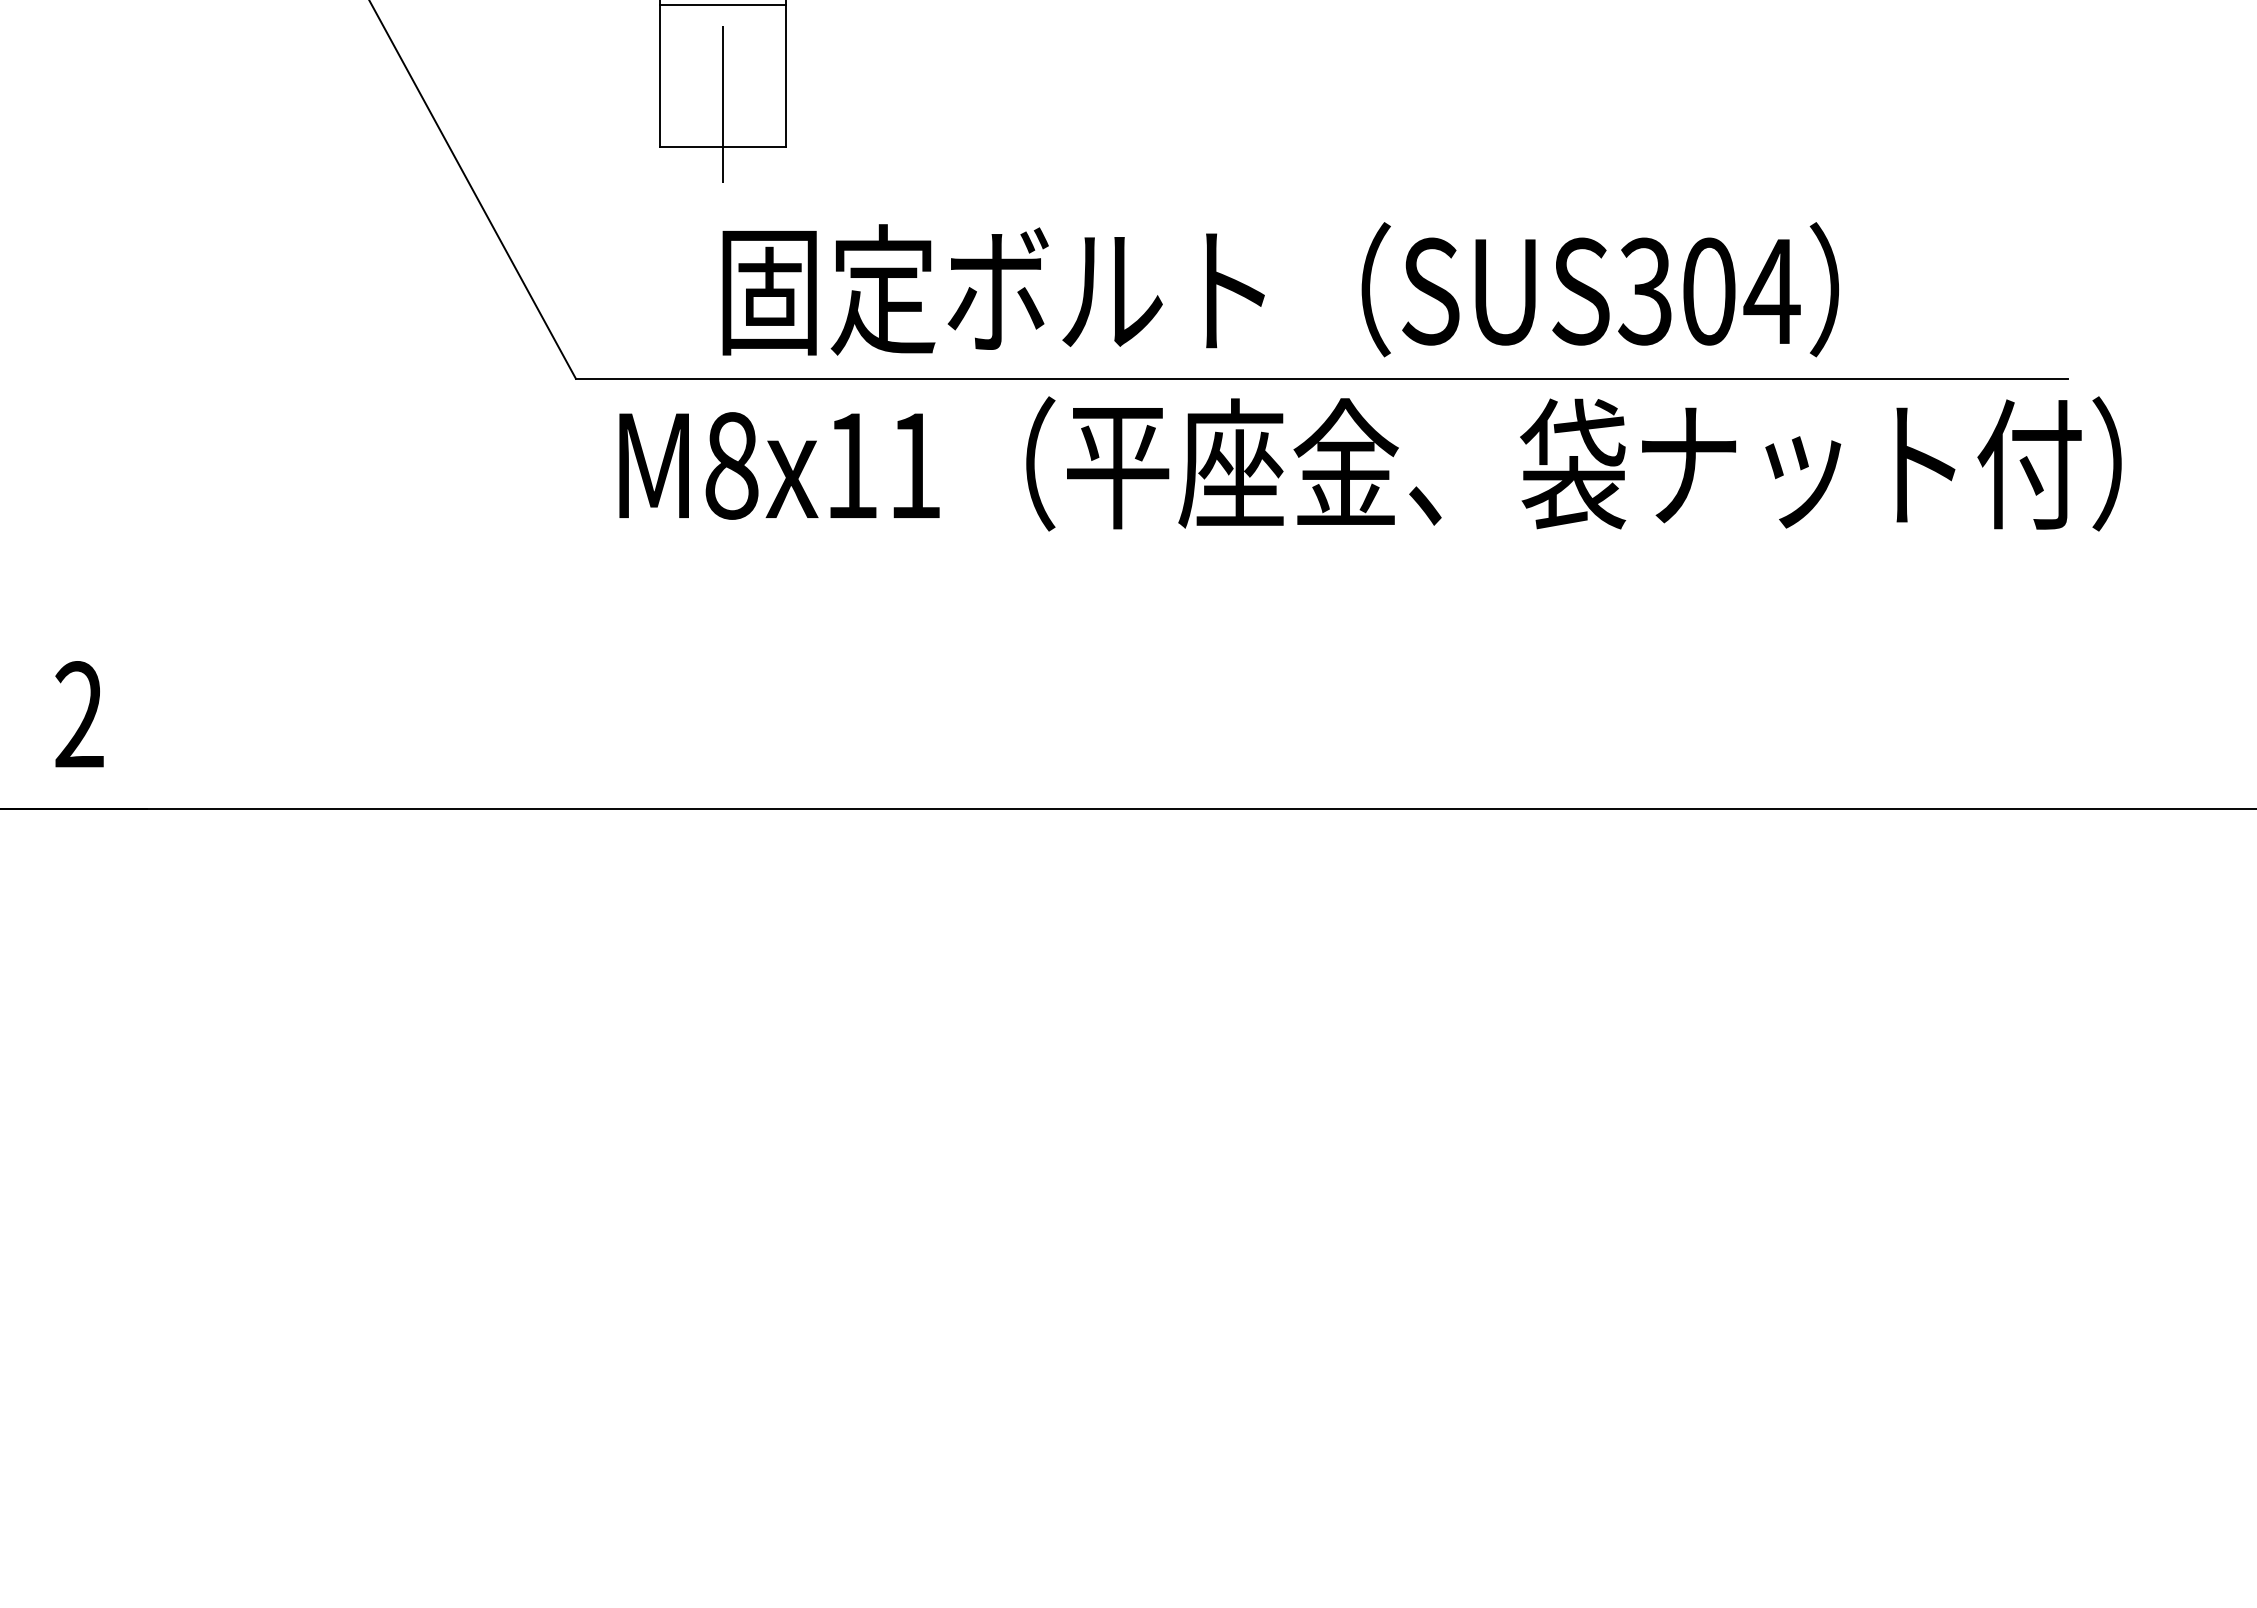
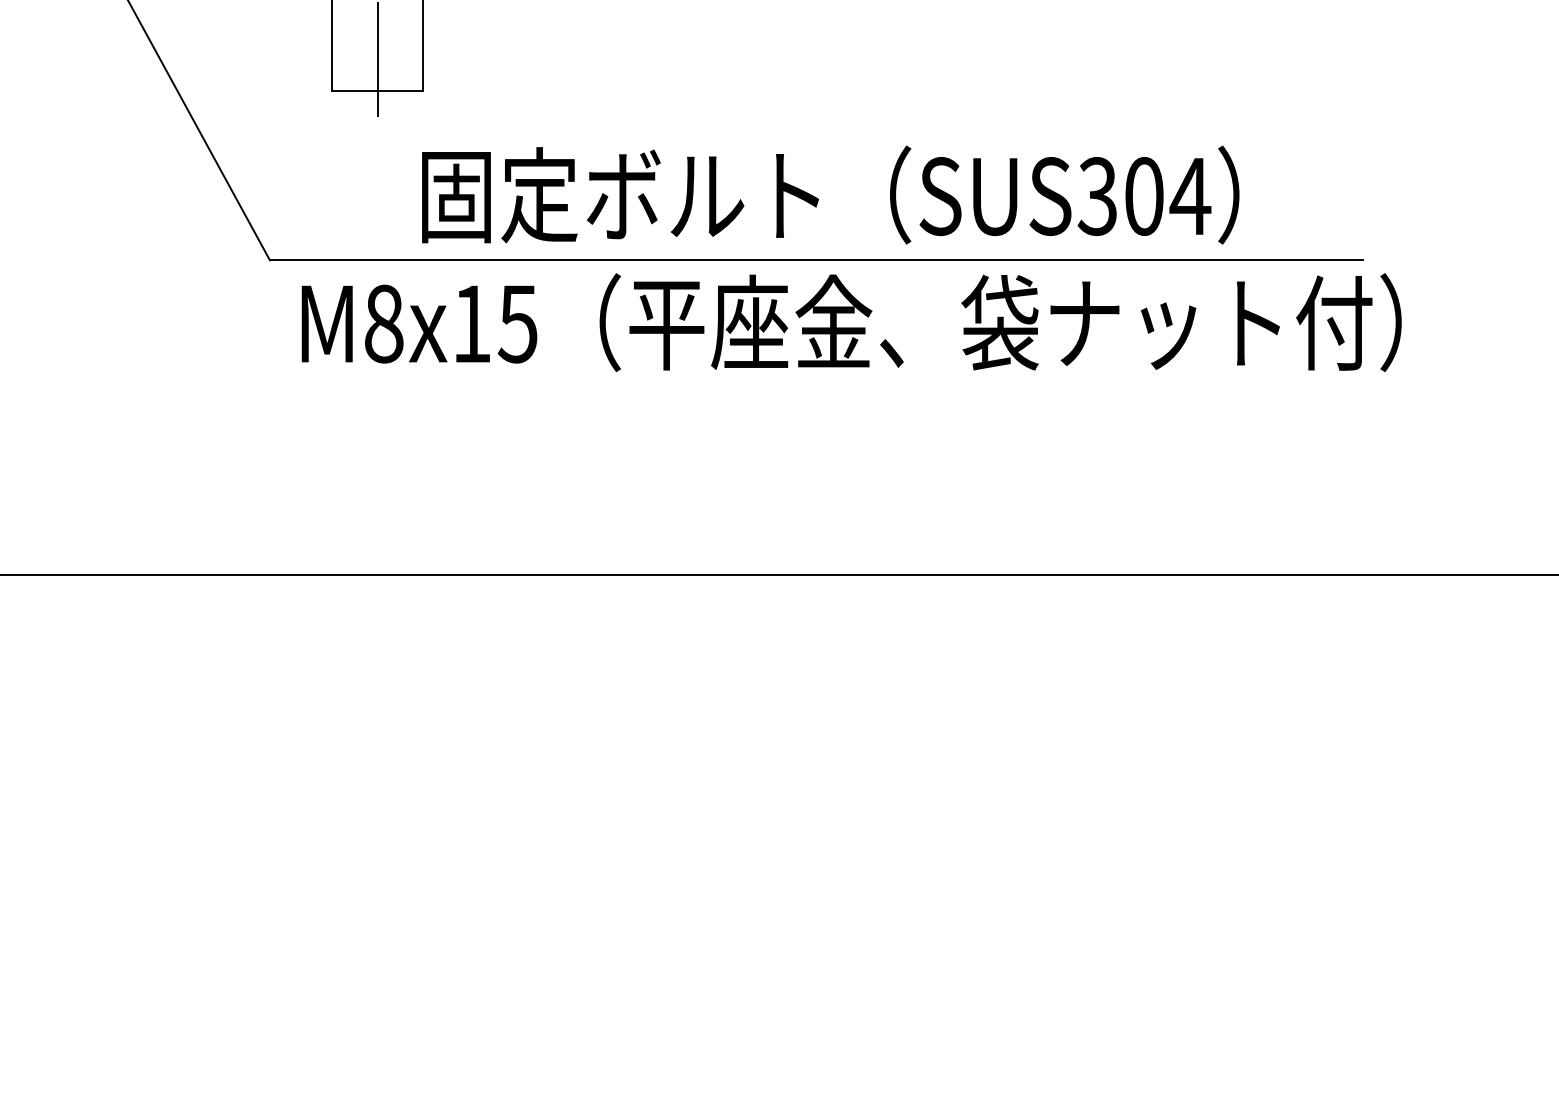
text: (1280, 289) -> (830, 194), moved
text: (913, 466) -> (517, 324), M8x11 -> M8x15

